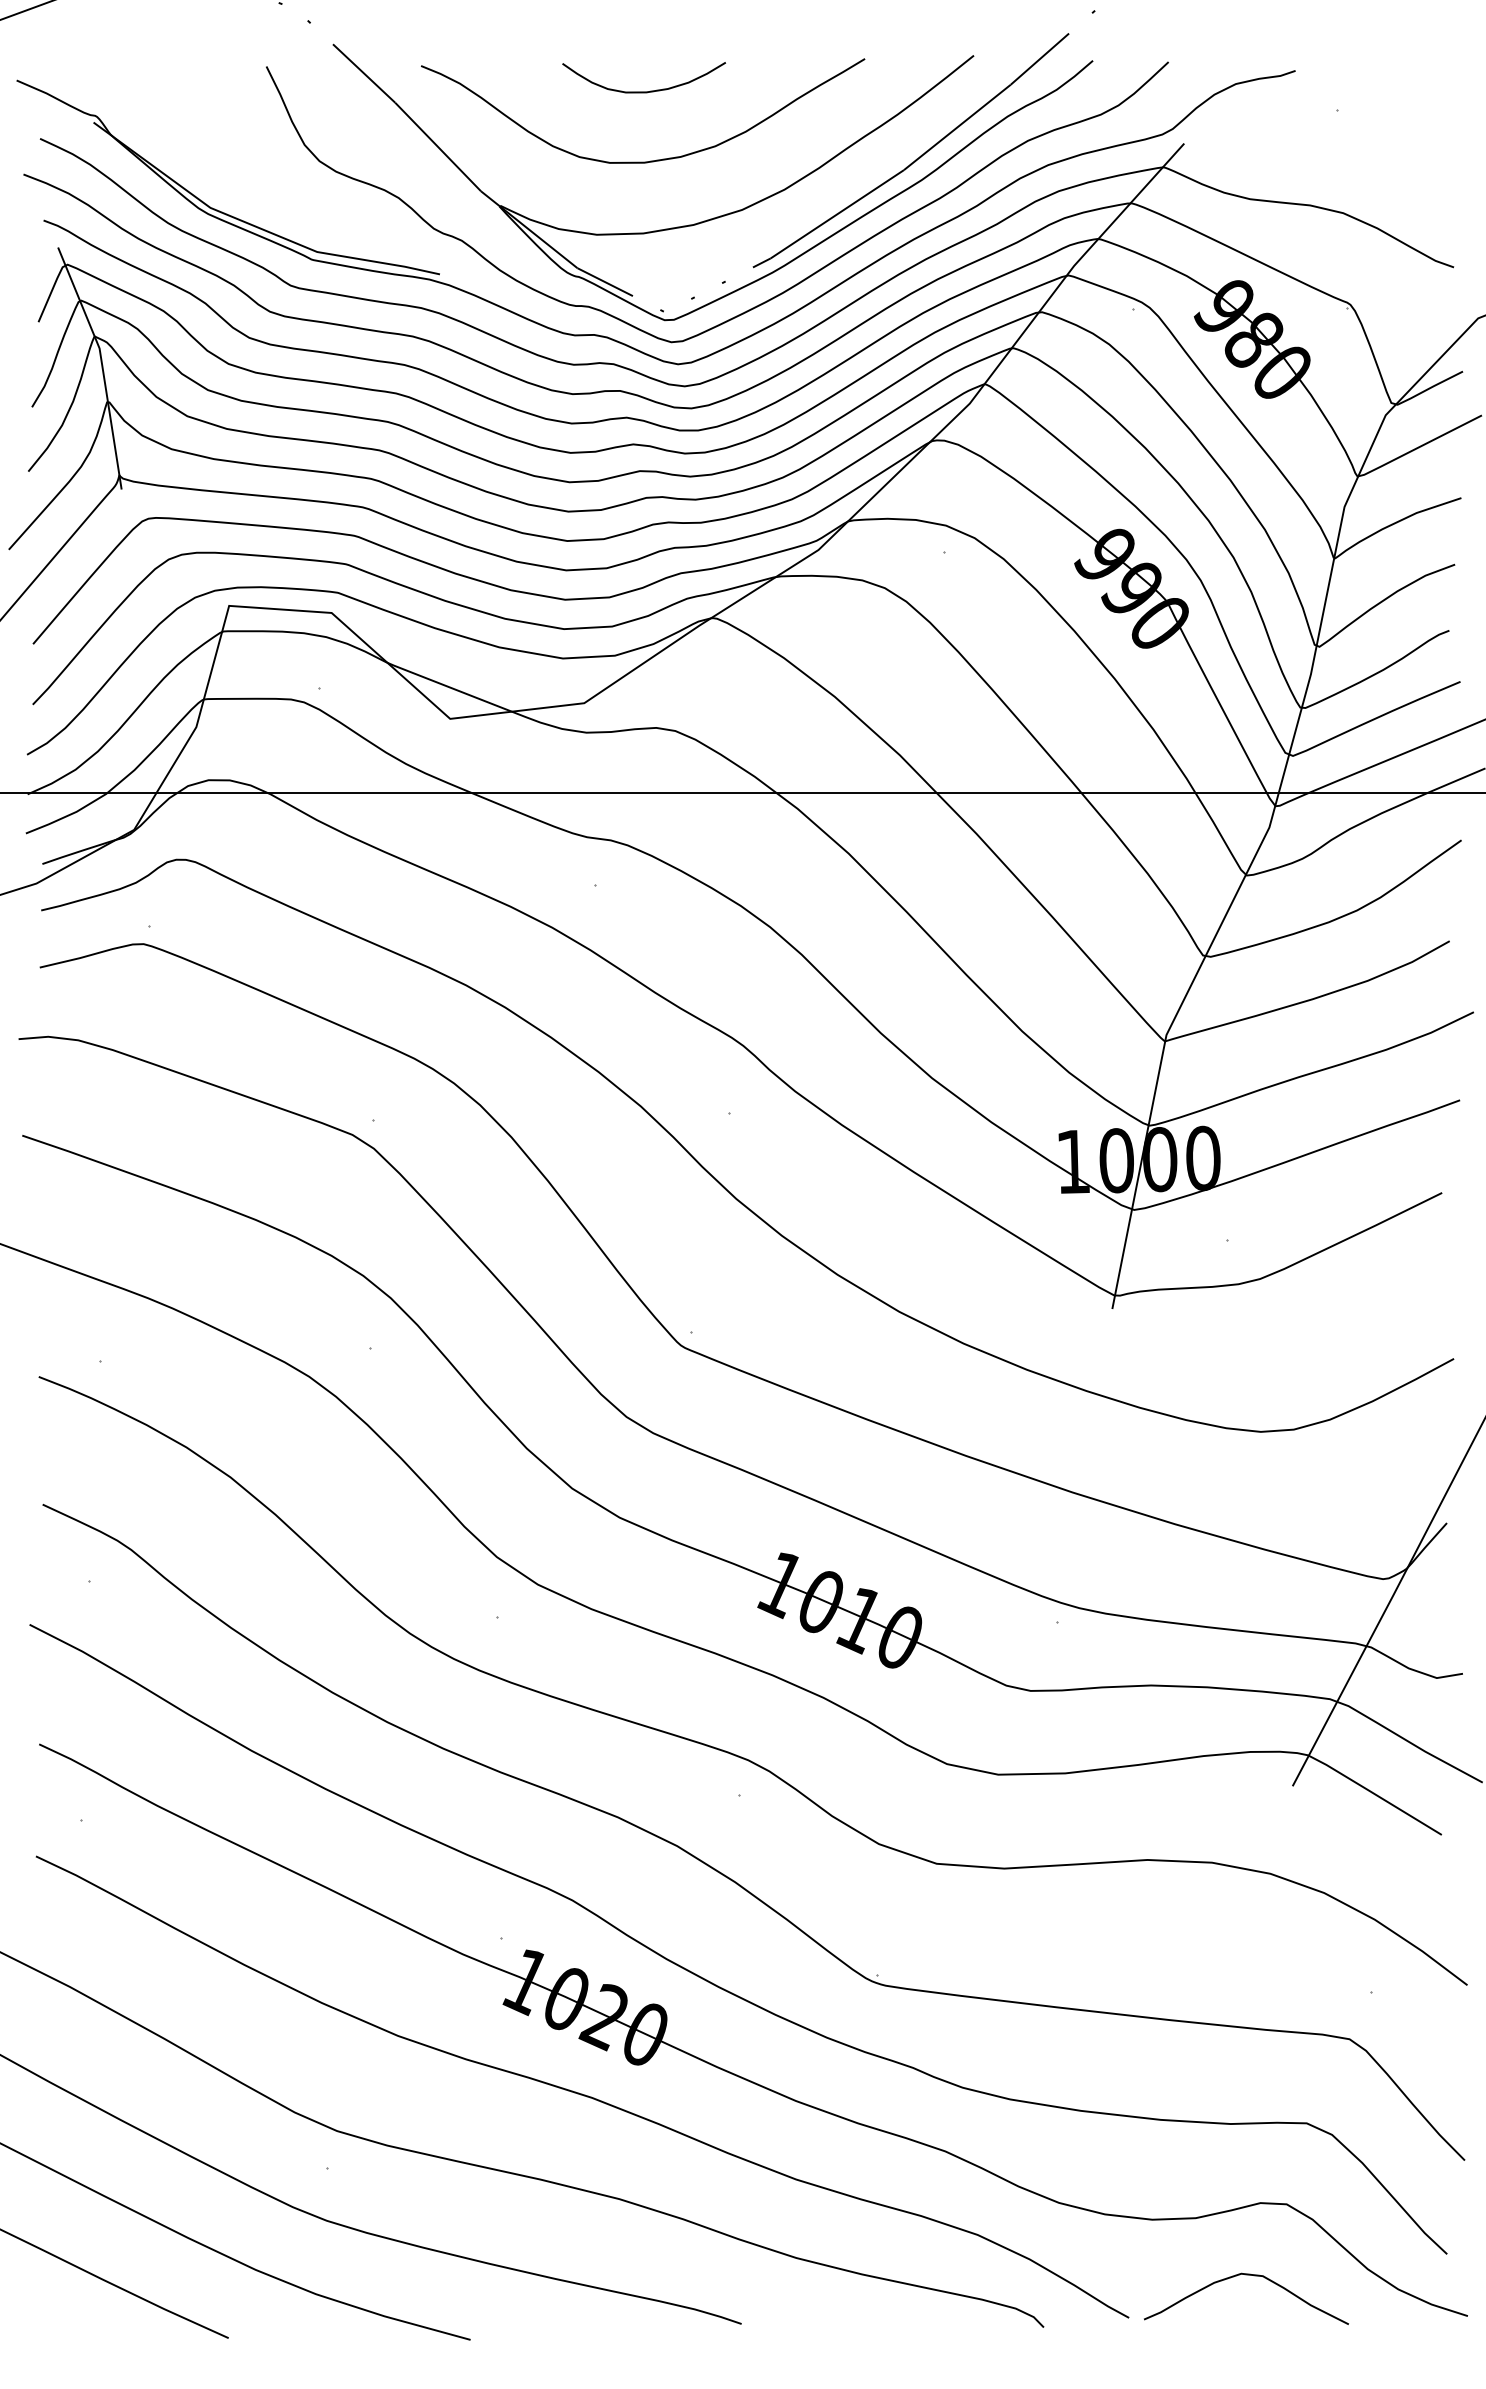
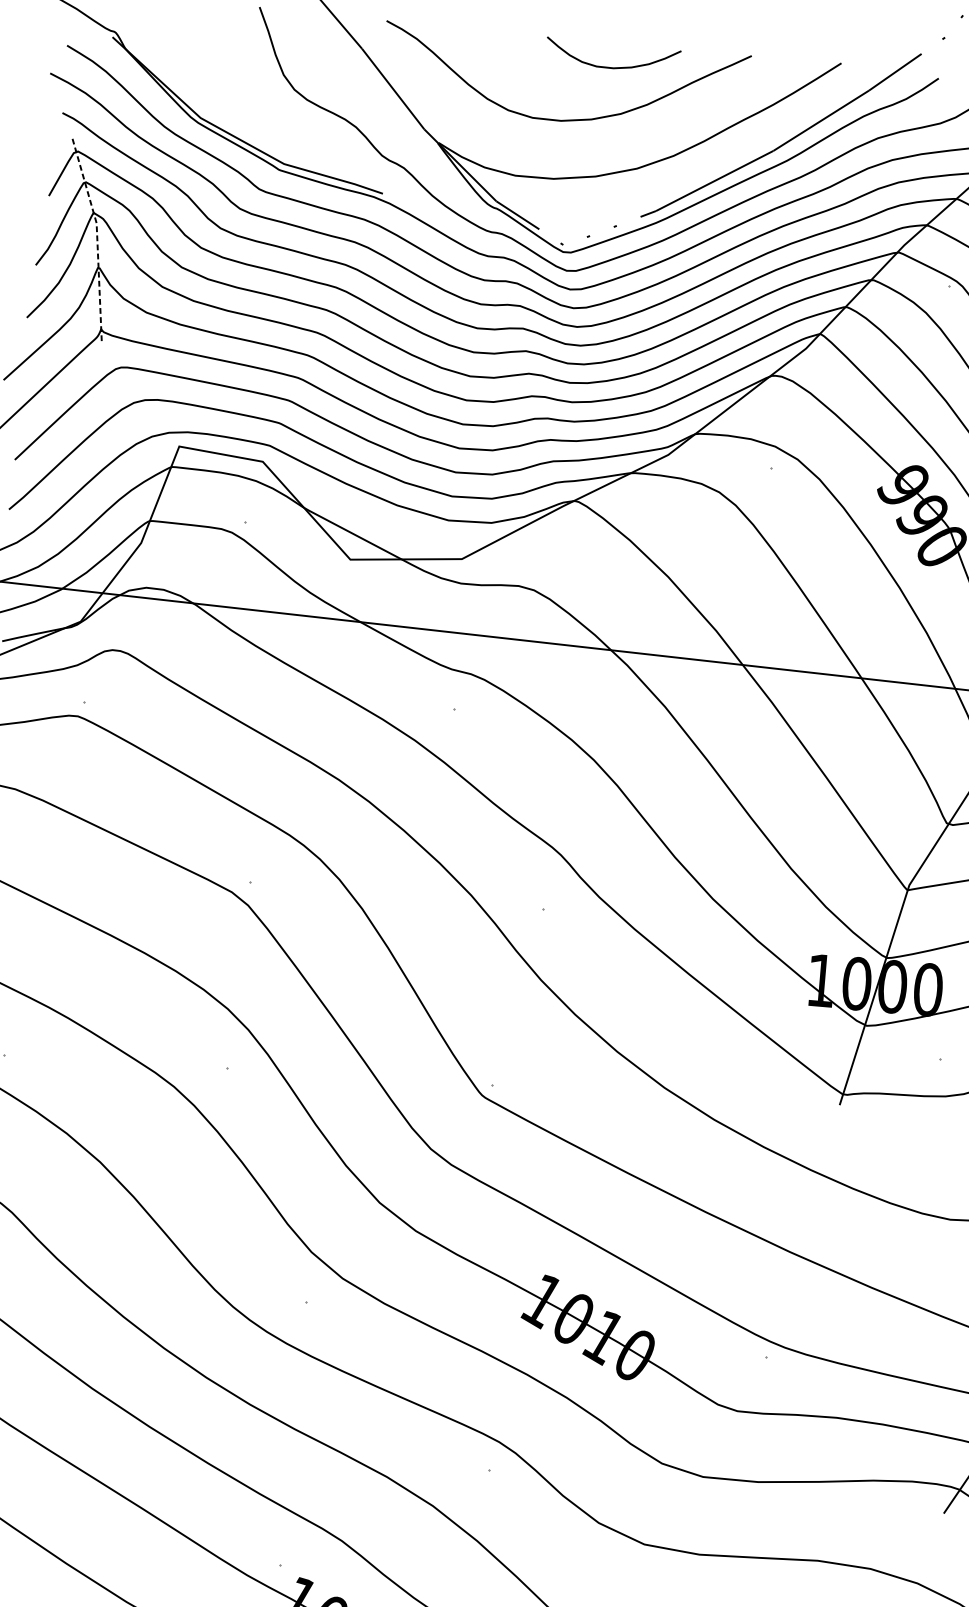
curve: (643, 91) -> (611, 67), moved
line: (102, 364) -> (97, 236), solid -> dashed

